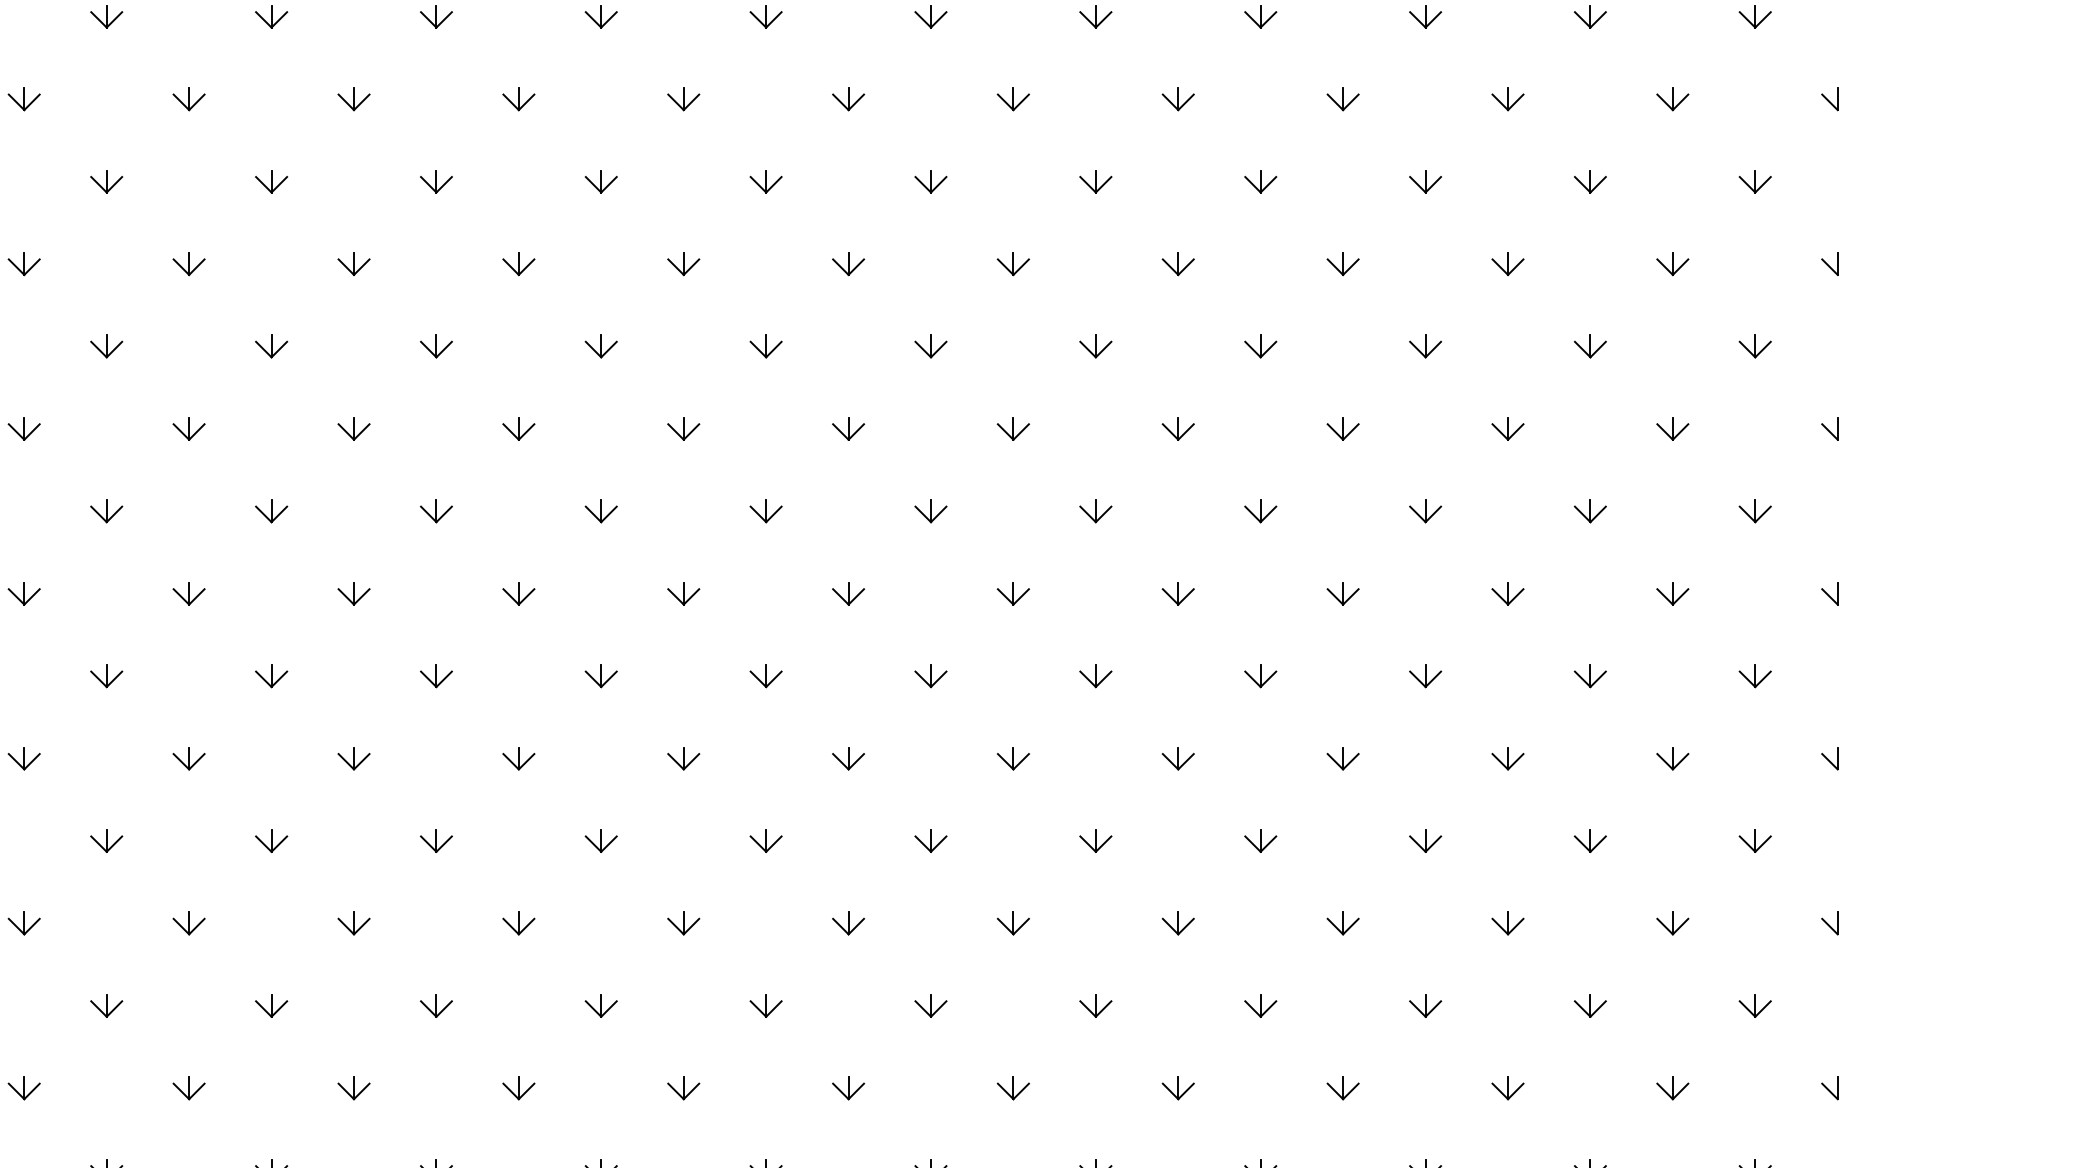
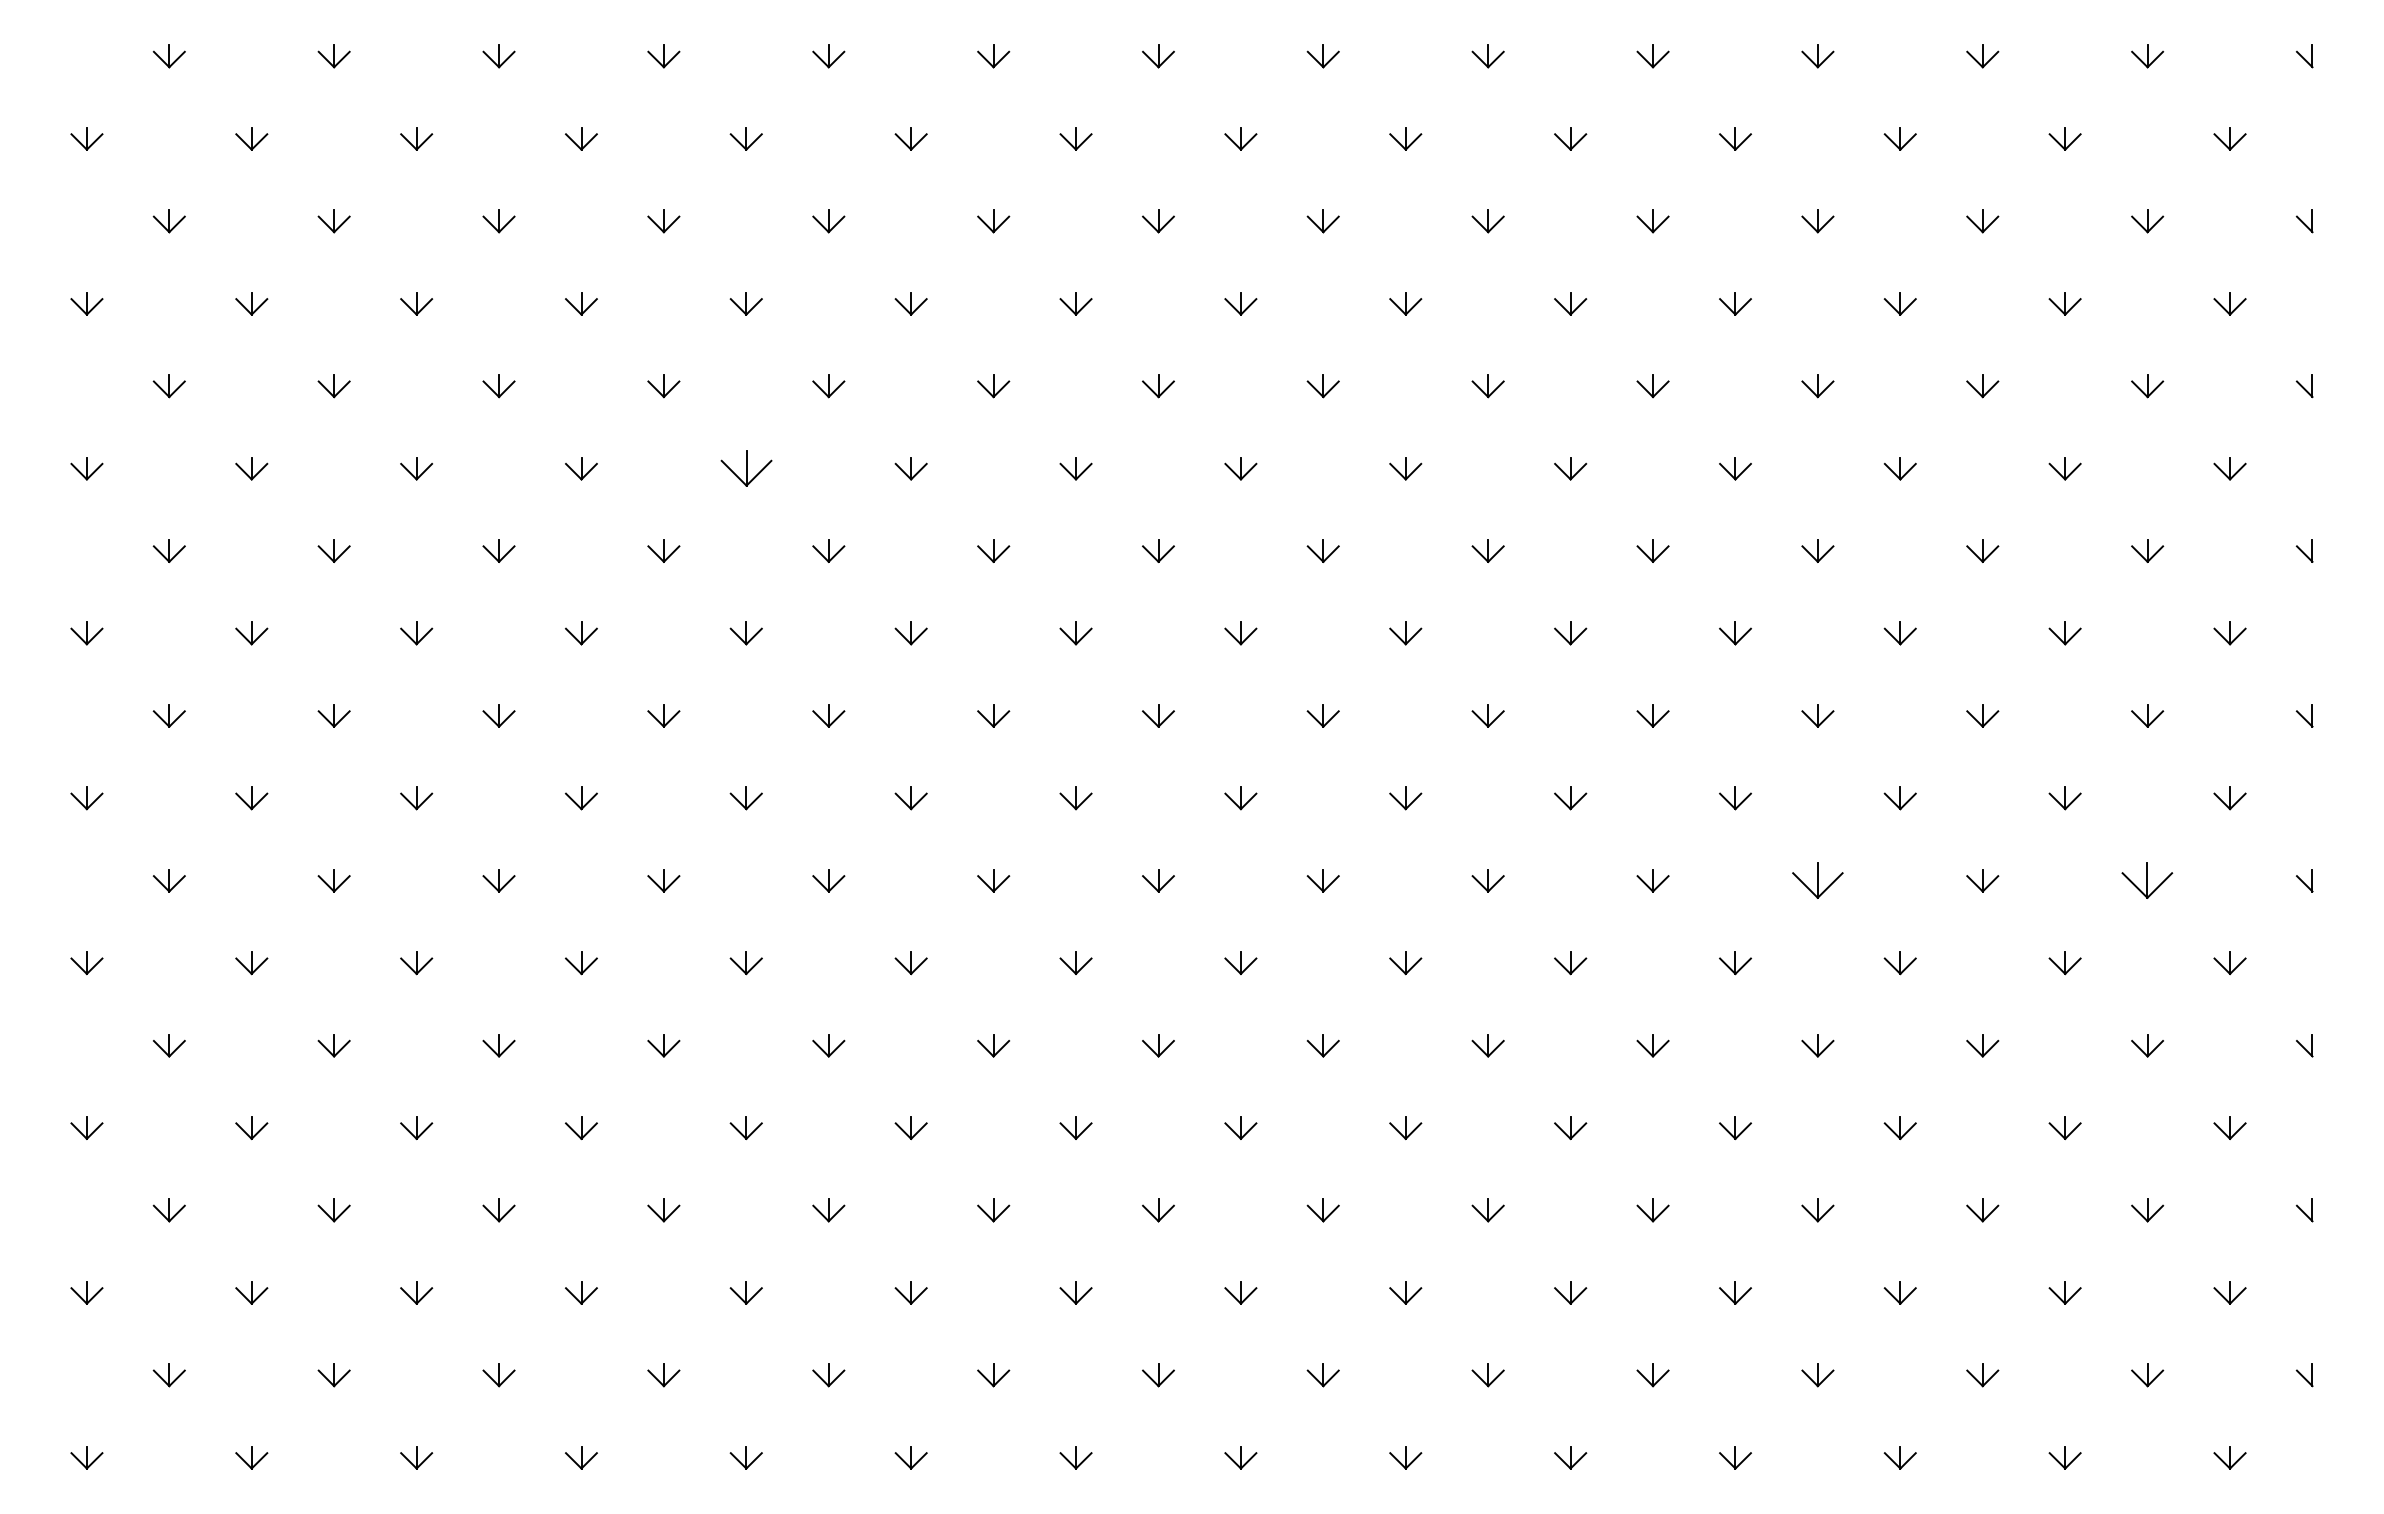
part: (270, 346) -> (745, 468), size x1.6
part: (1342, 758) -> (1817, 880), size x1.6
part: (1672, 758) -> (2147, 880), size x1.6

